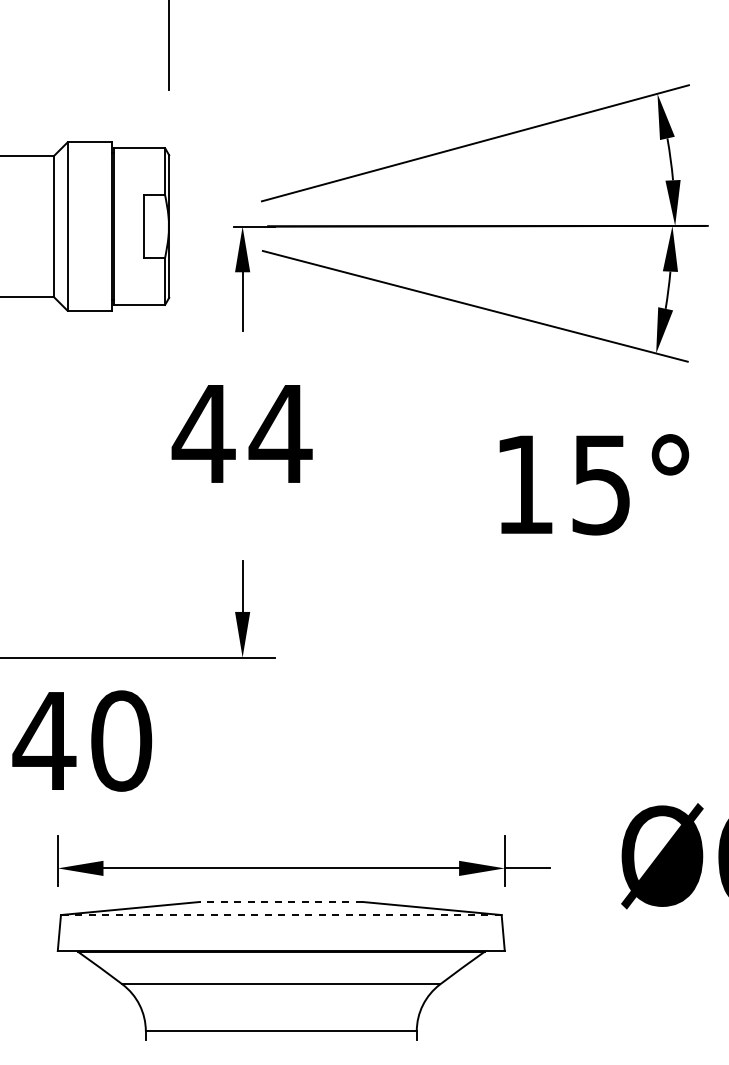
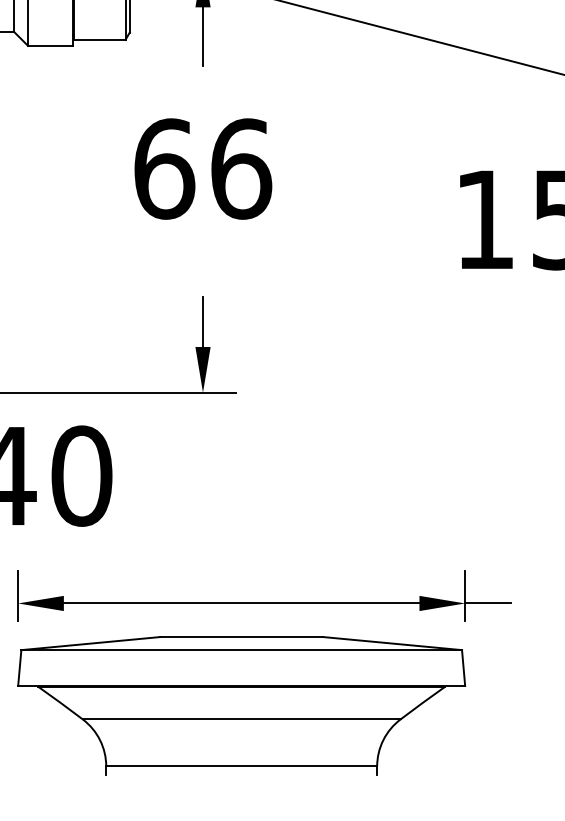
text: (241, 433) -> (201, 168), 44 -> 66
line: (281, 902) -> (241, 637), dashed -> solid
line: (280, 915) -> (240, 650), dashed -> solid

